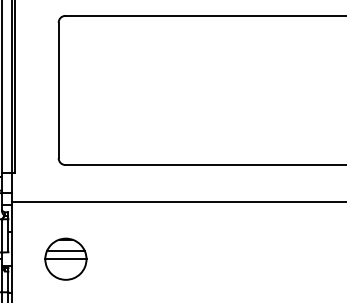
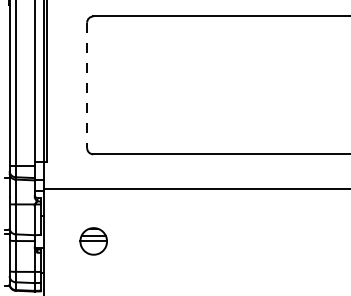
line: (59, 90) -> (87, 85), solid -> dashed
part: (65, 259) -> (93, 241), size x0.7

